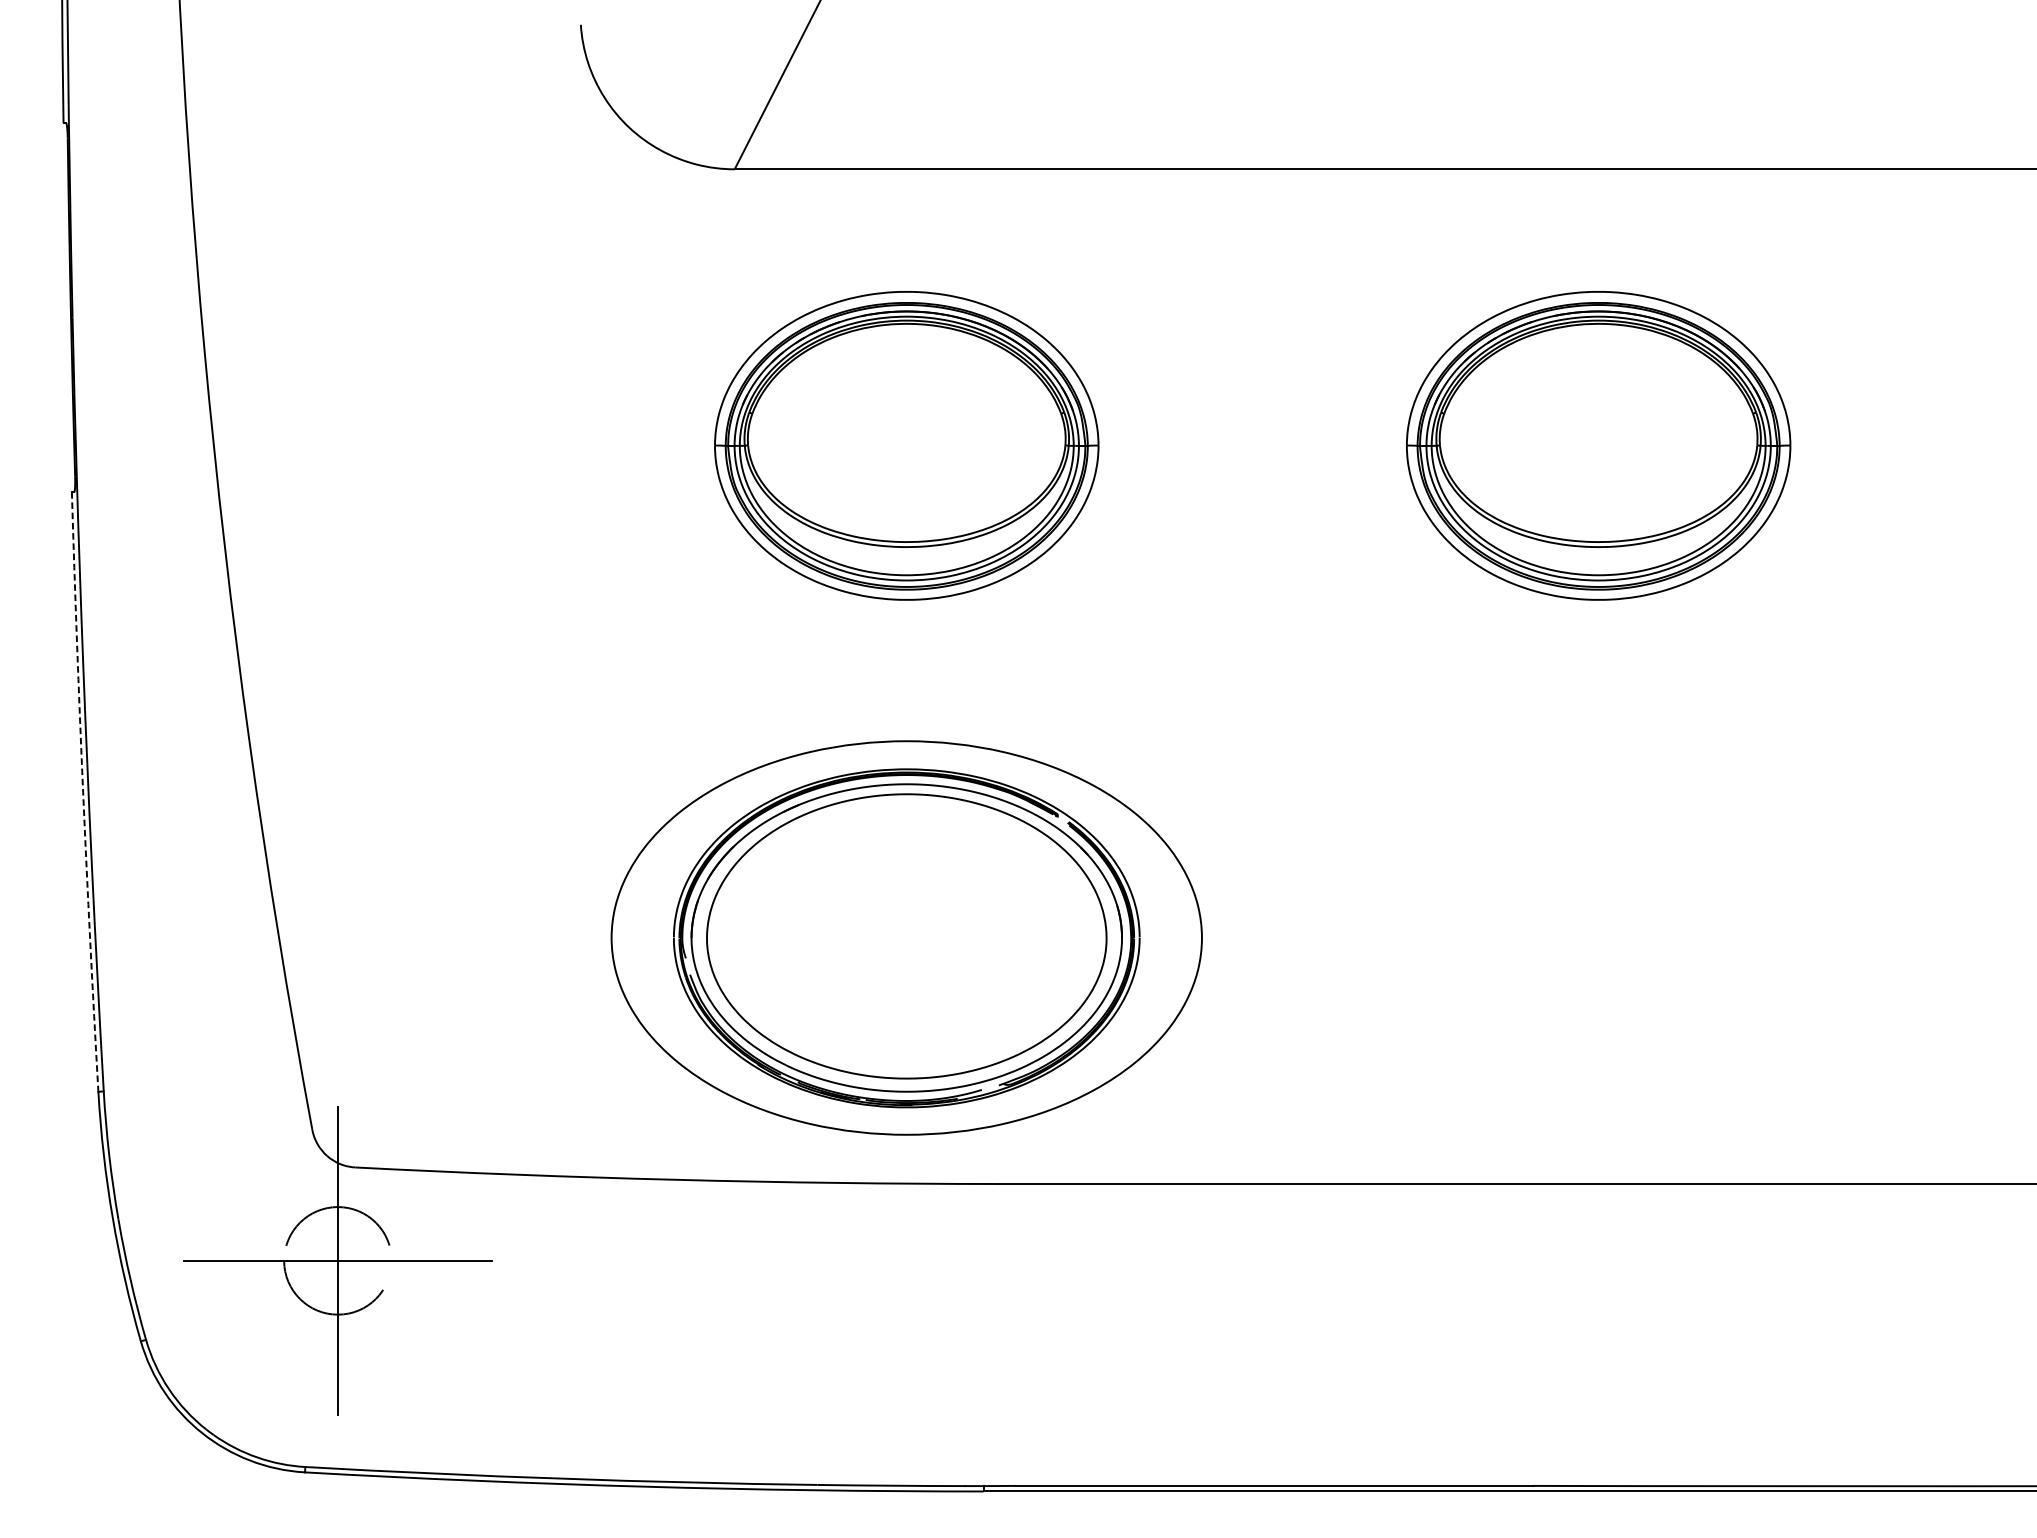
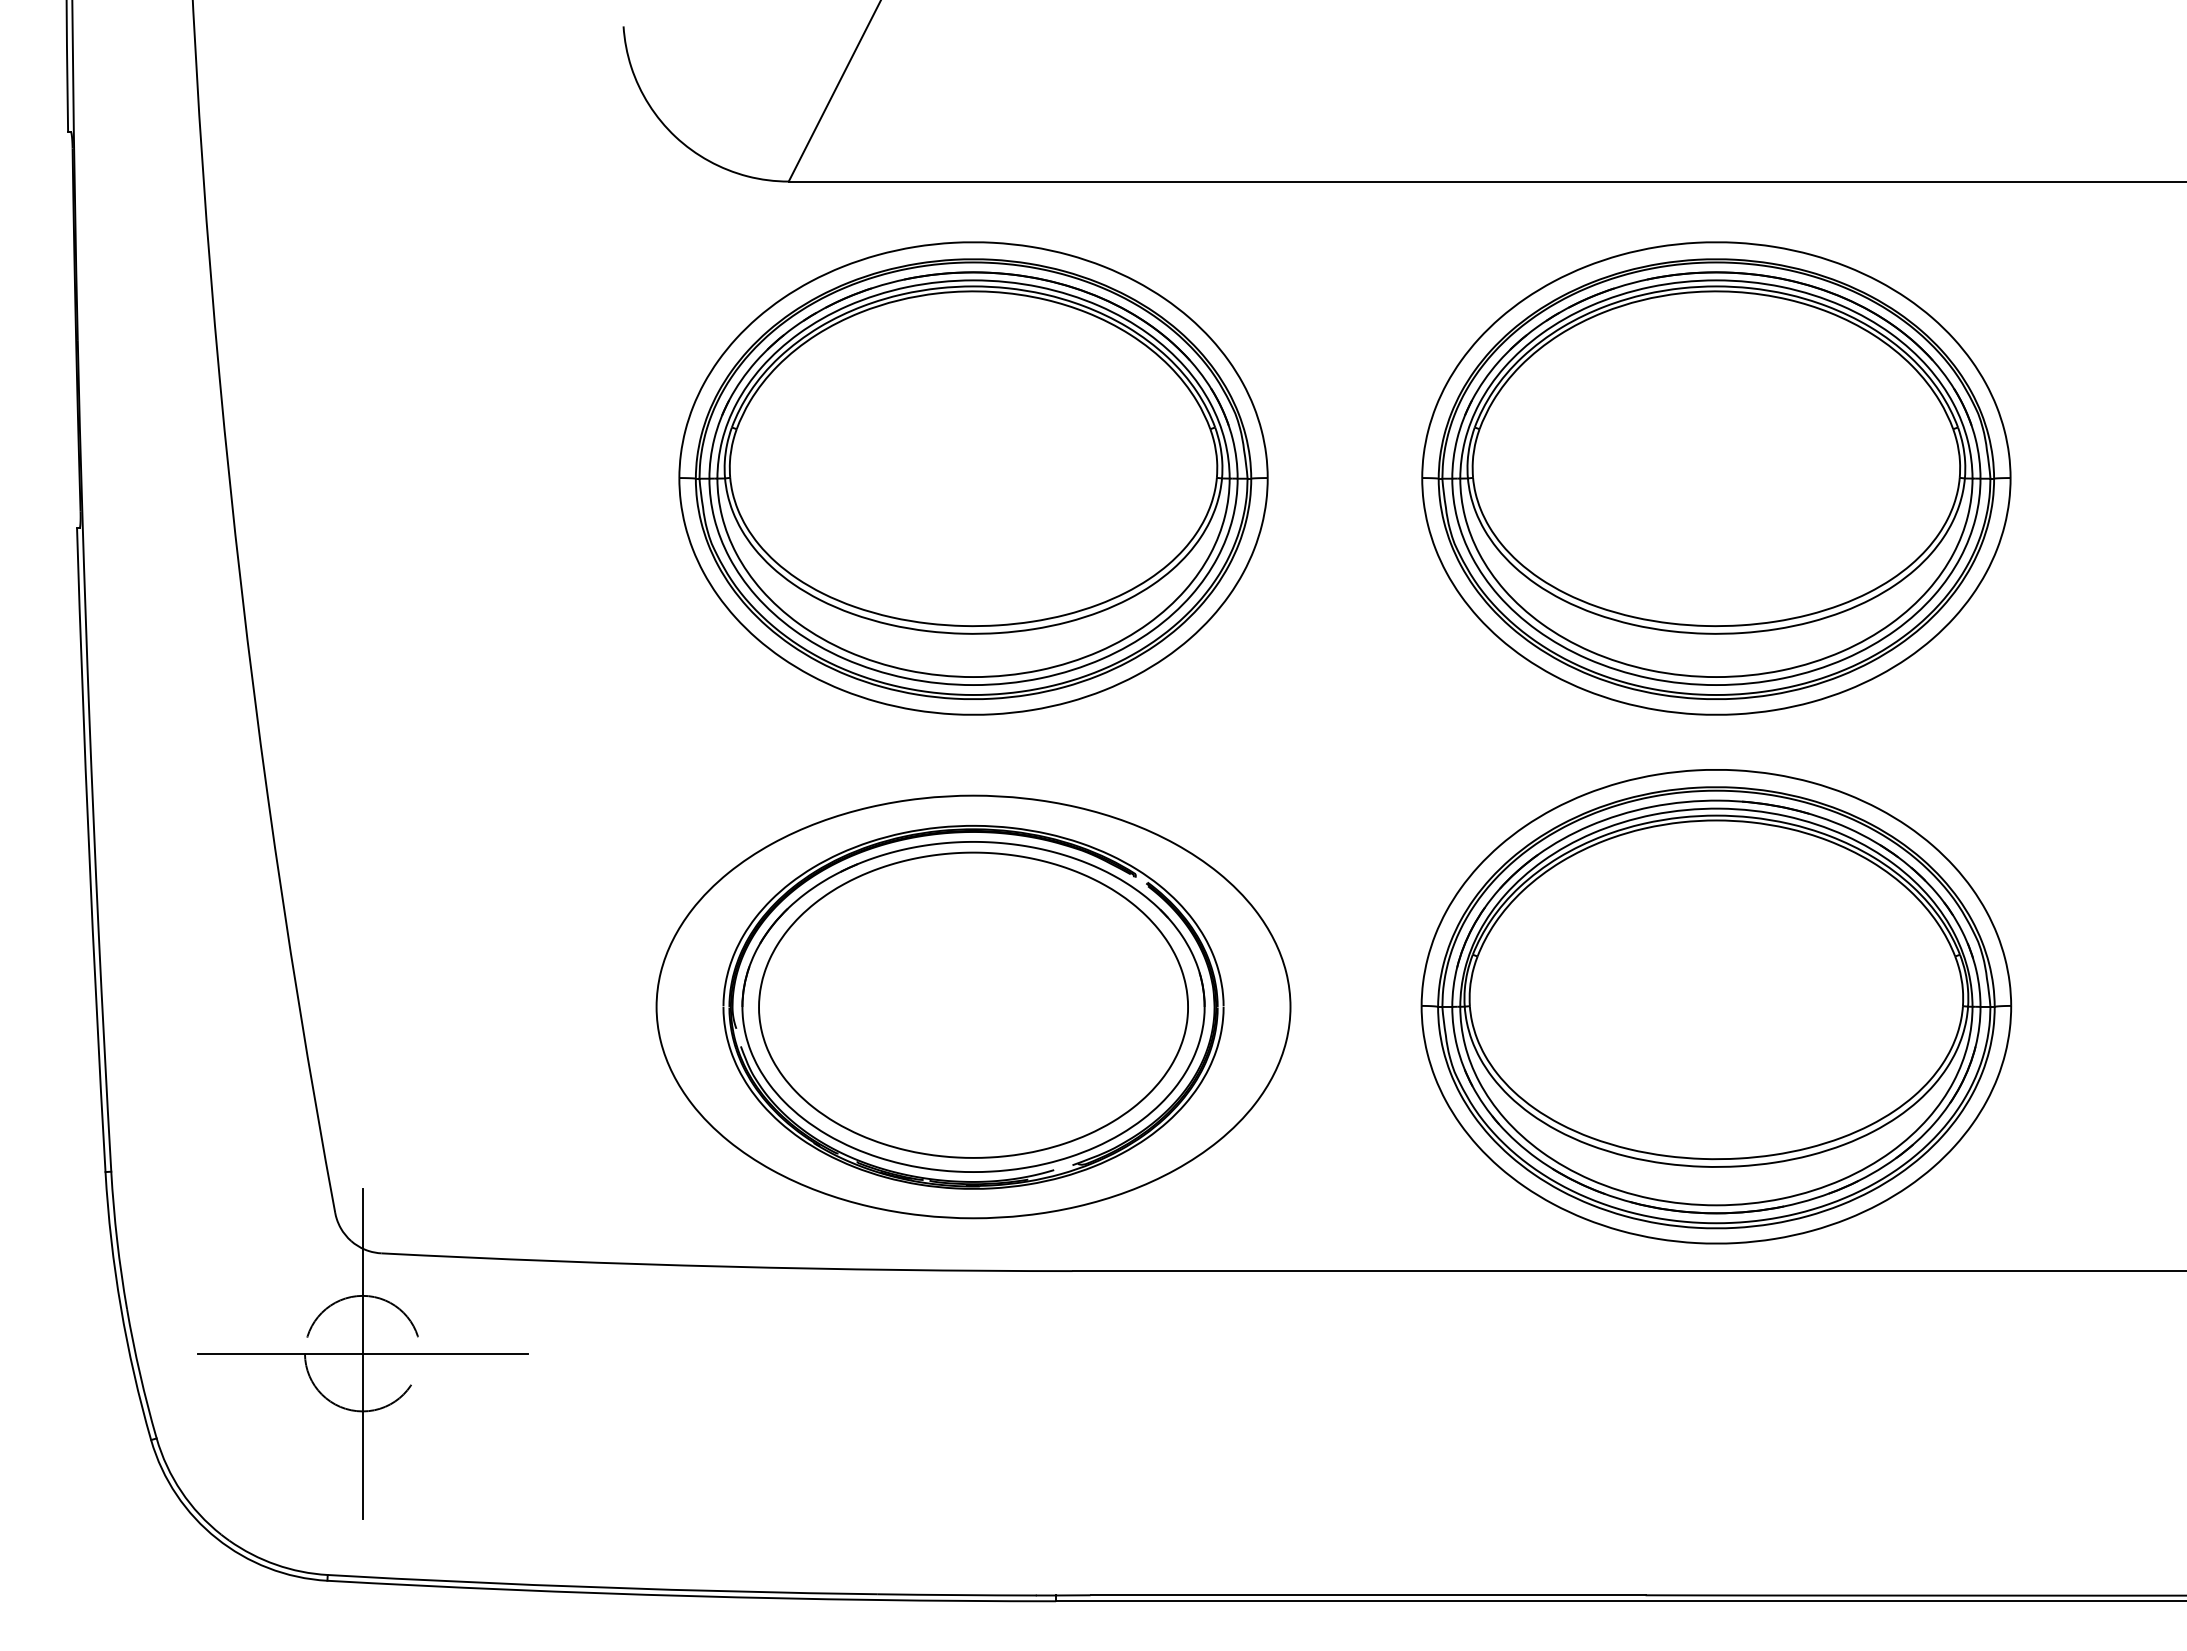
part: (906, 445) -> (973, 478), size x1.43
part: (1598, 445) -> (1716, 478), size x1.43
arc: (83, 792) -> (89, 850), dashed -> solid
part: (1598, 937) -> (1716, 1006), added

